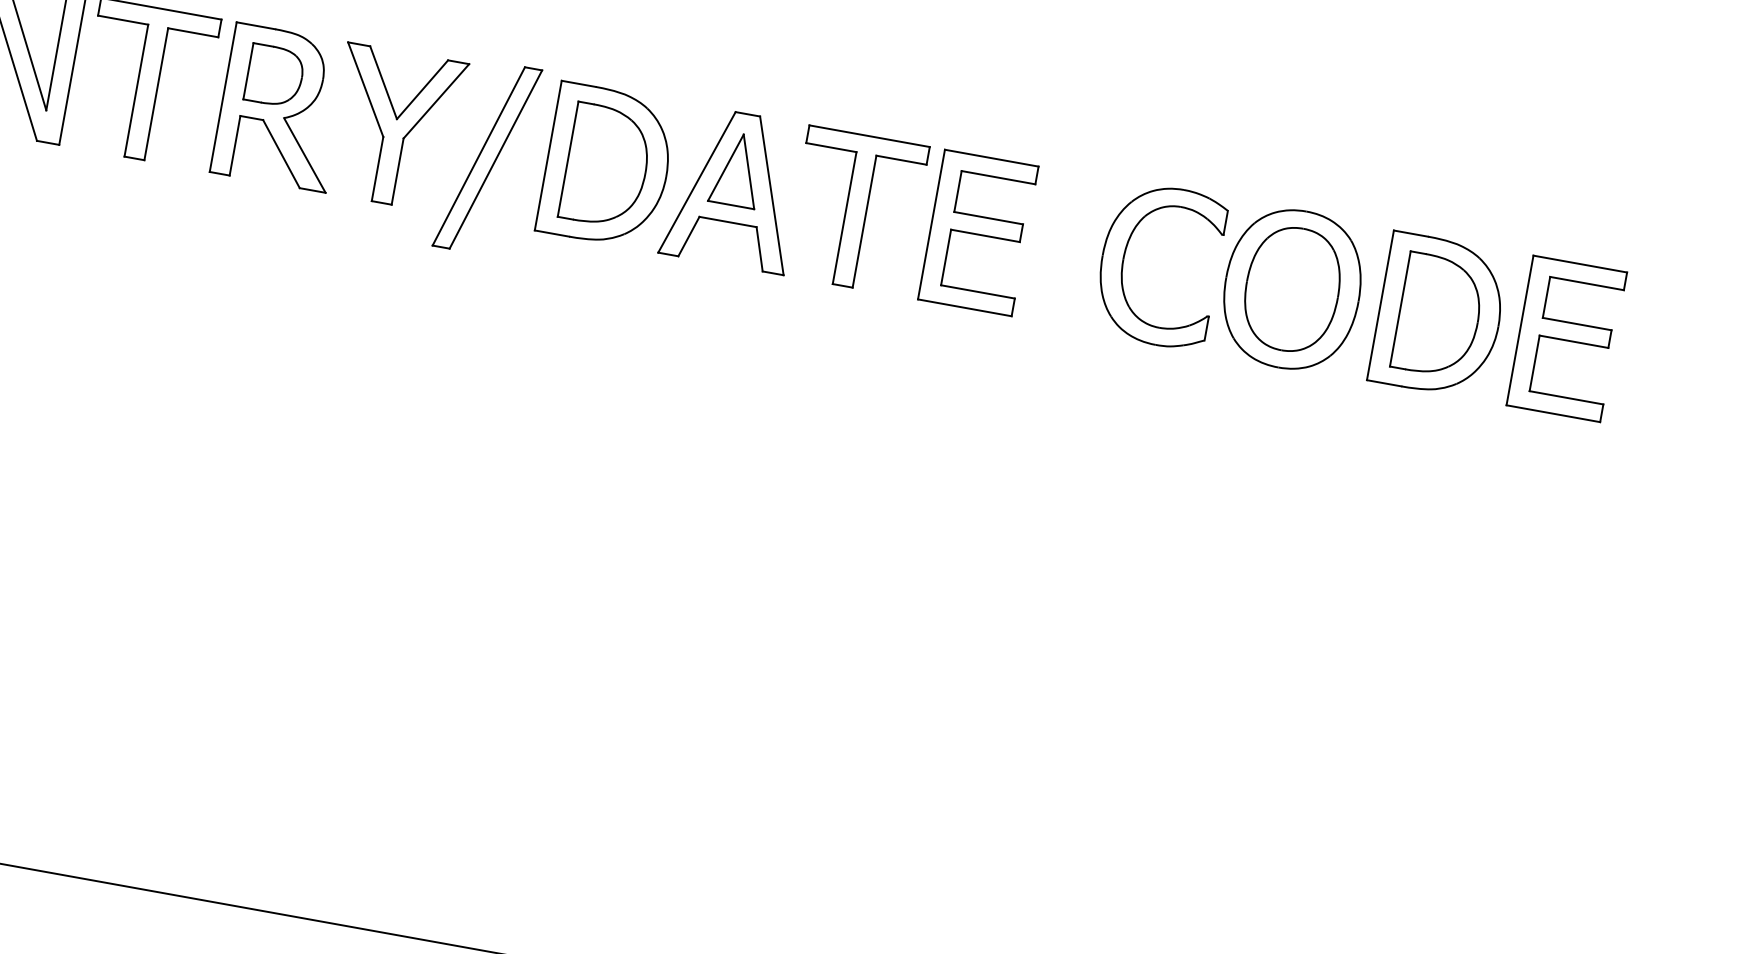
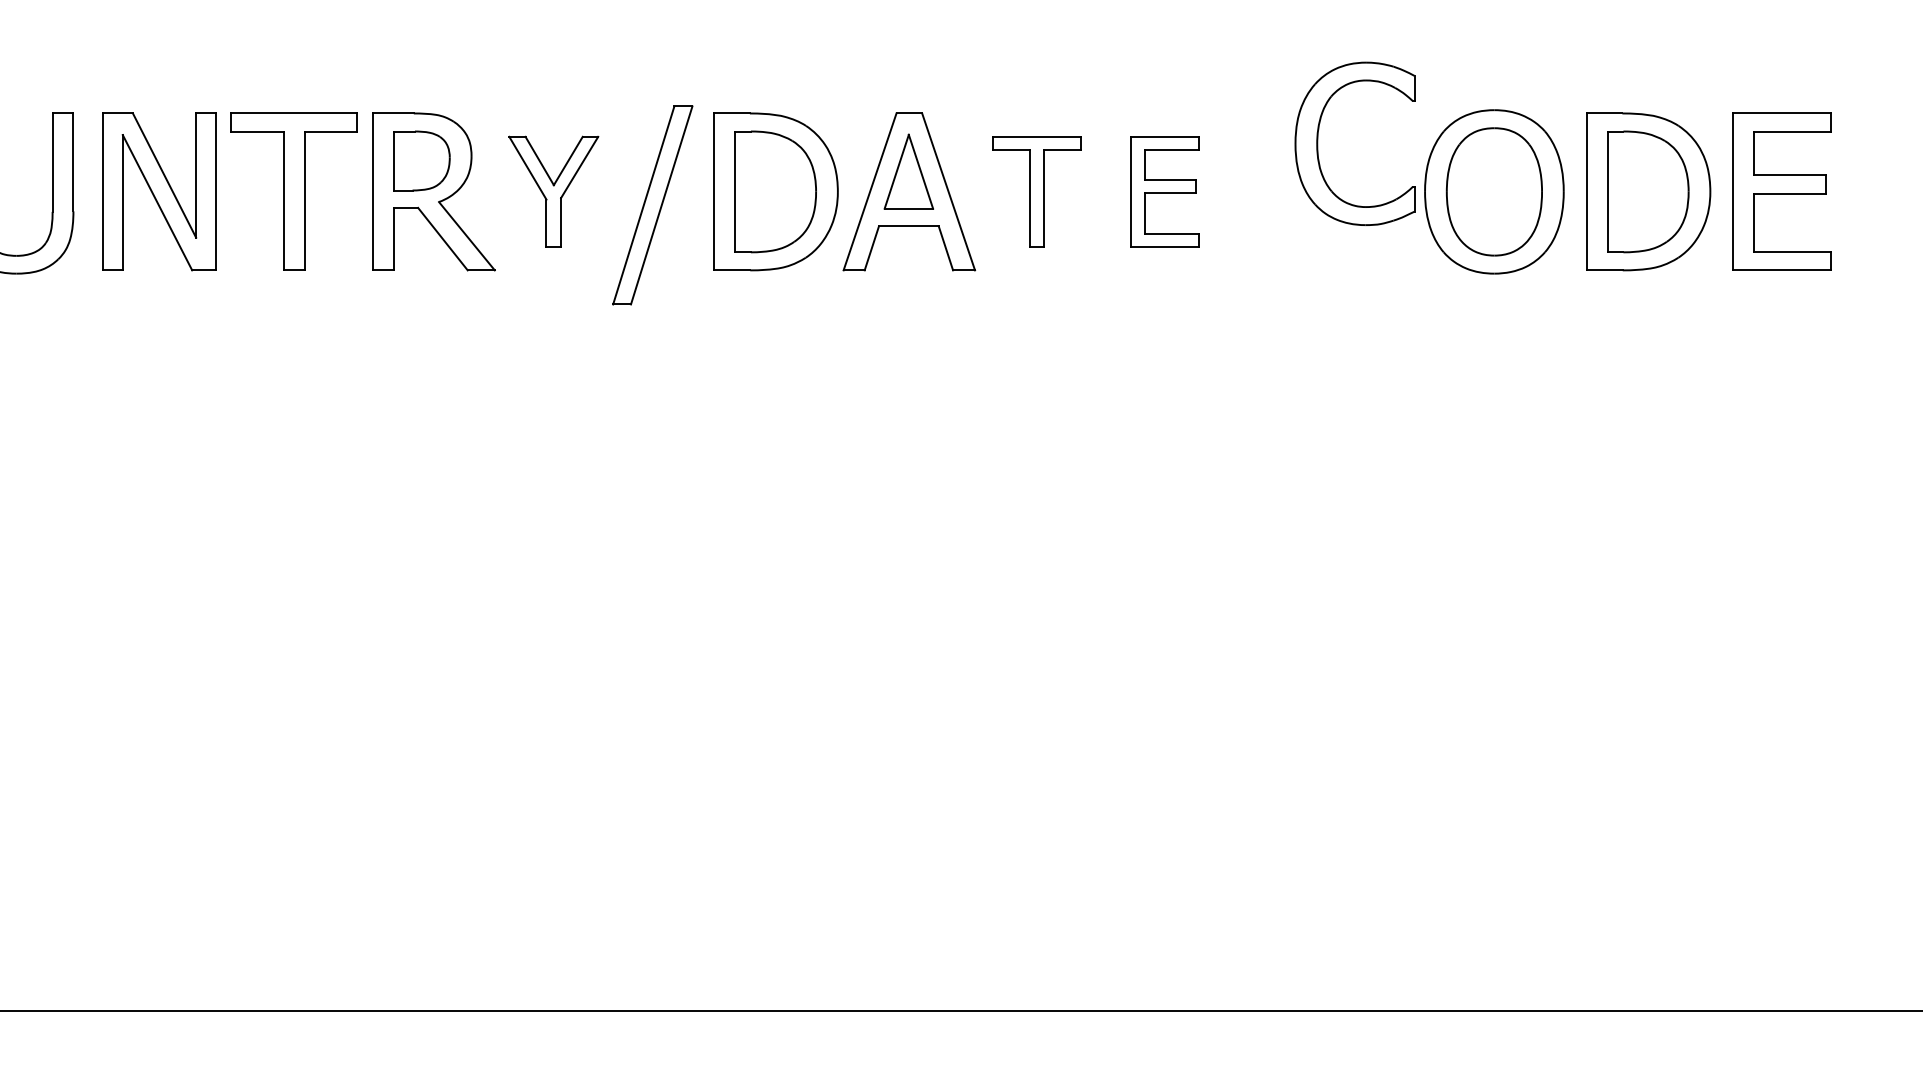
part: (395, 127) -> (553, 191), size x0.7
part: (855, 210) -> (1036, 191), size x0.7
part: (977, 232) -> (1164, 191), size x0.7
part: (1124, 258) -> (1318, 143), moved

